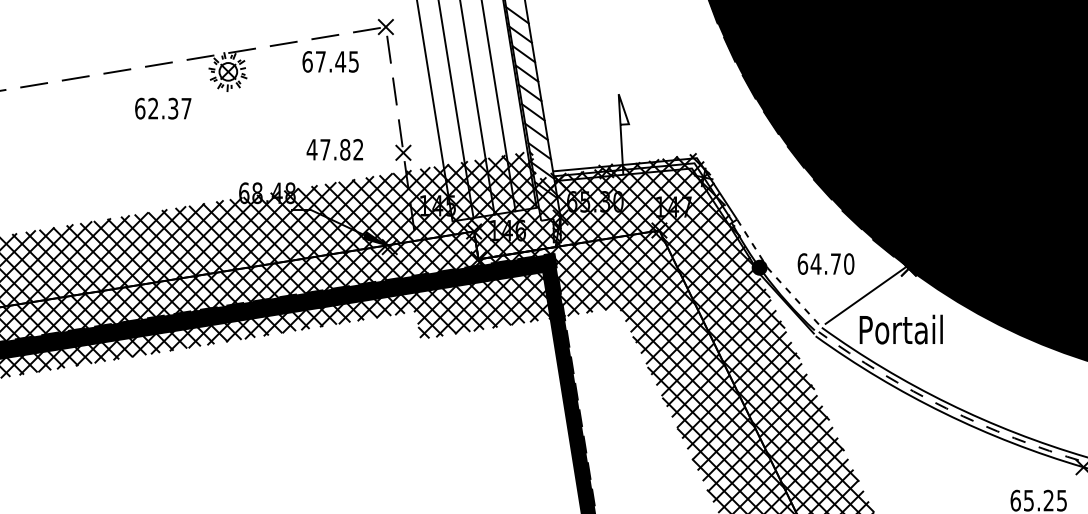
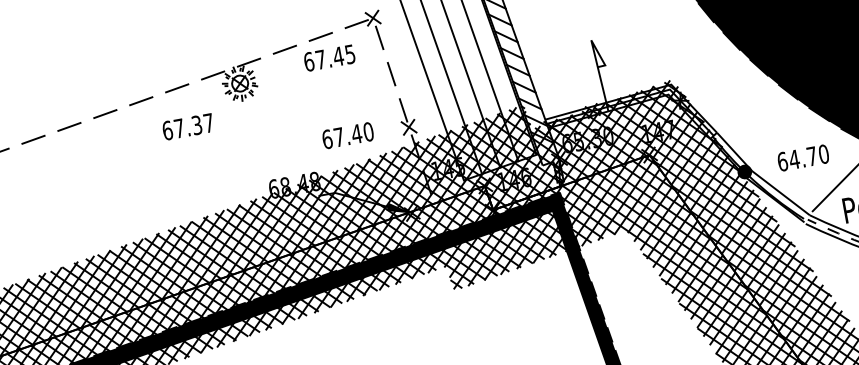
text: (153, 108) -> (179, 128), 62.37 -> 67.37
text: (334, 149) -> (347, 135), 47.82 -> 67.40
line: (775, 276) -> (760, 177), dashed -> solid

